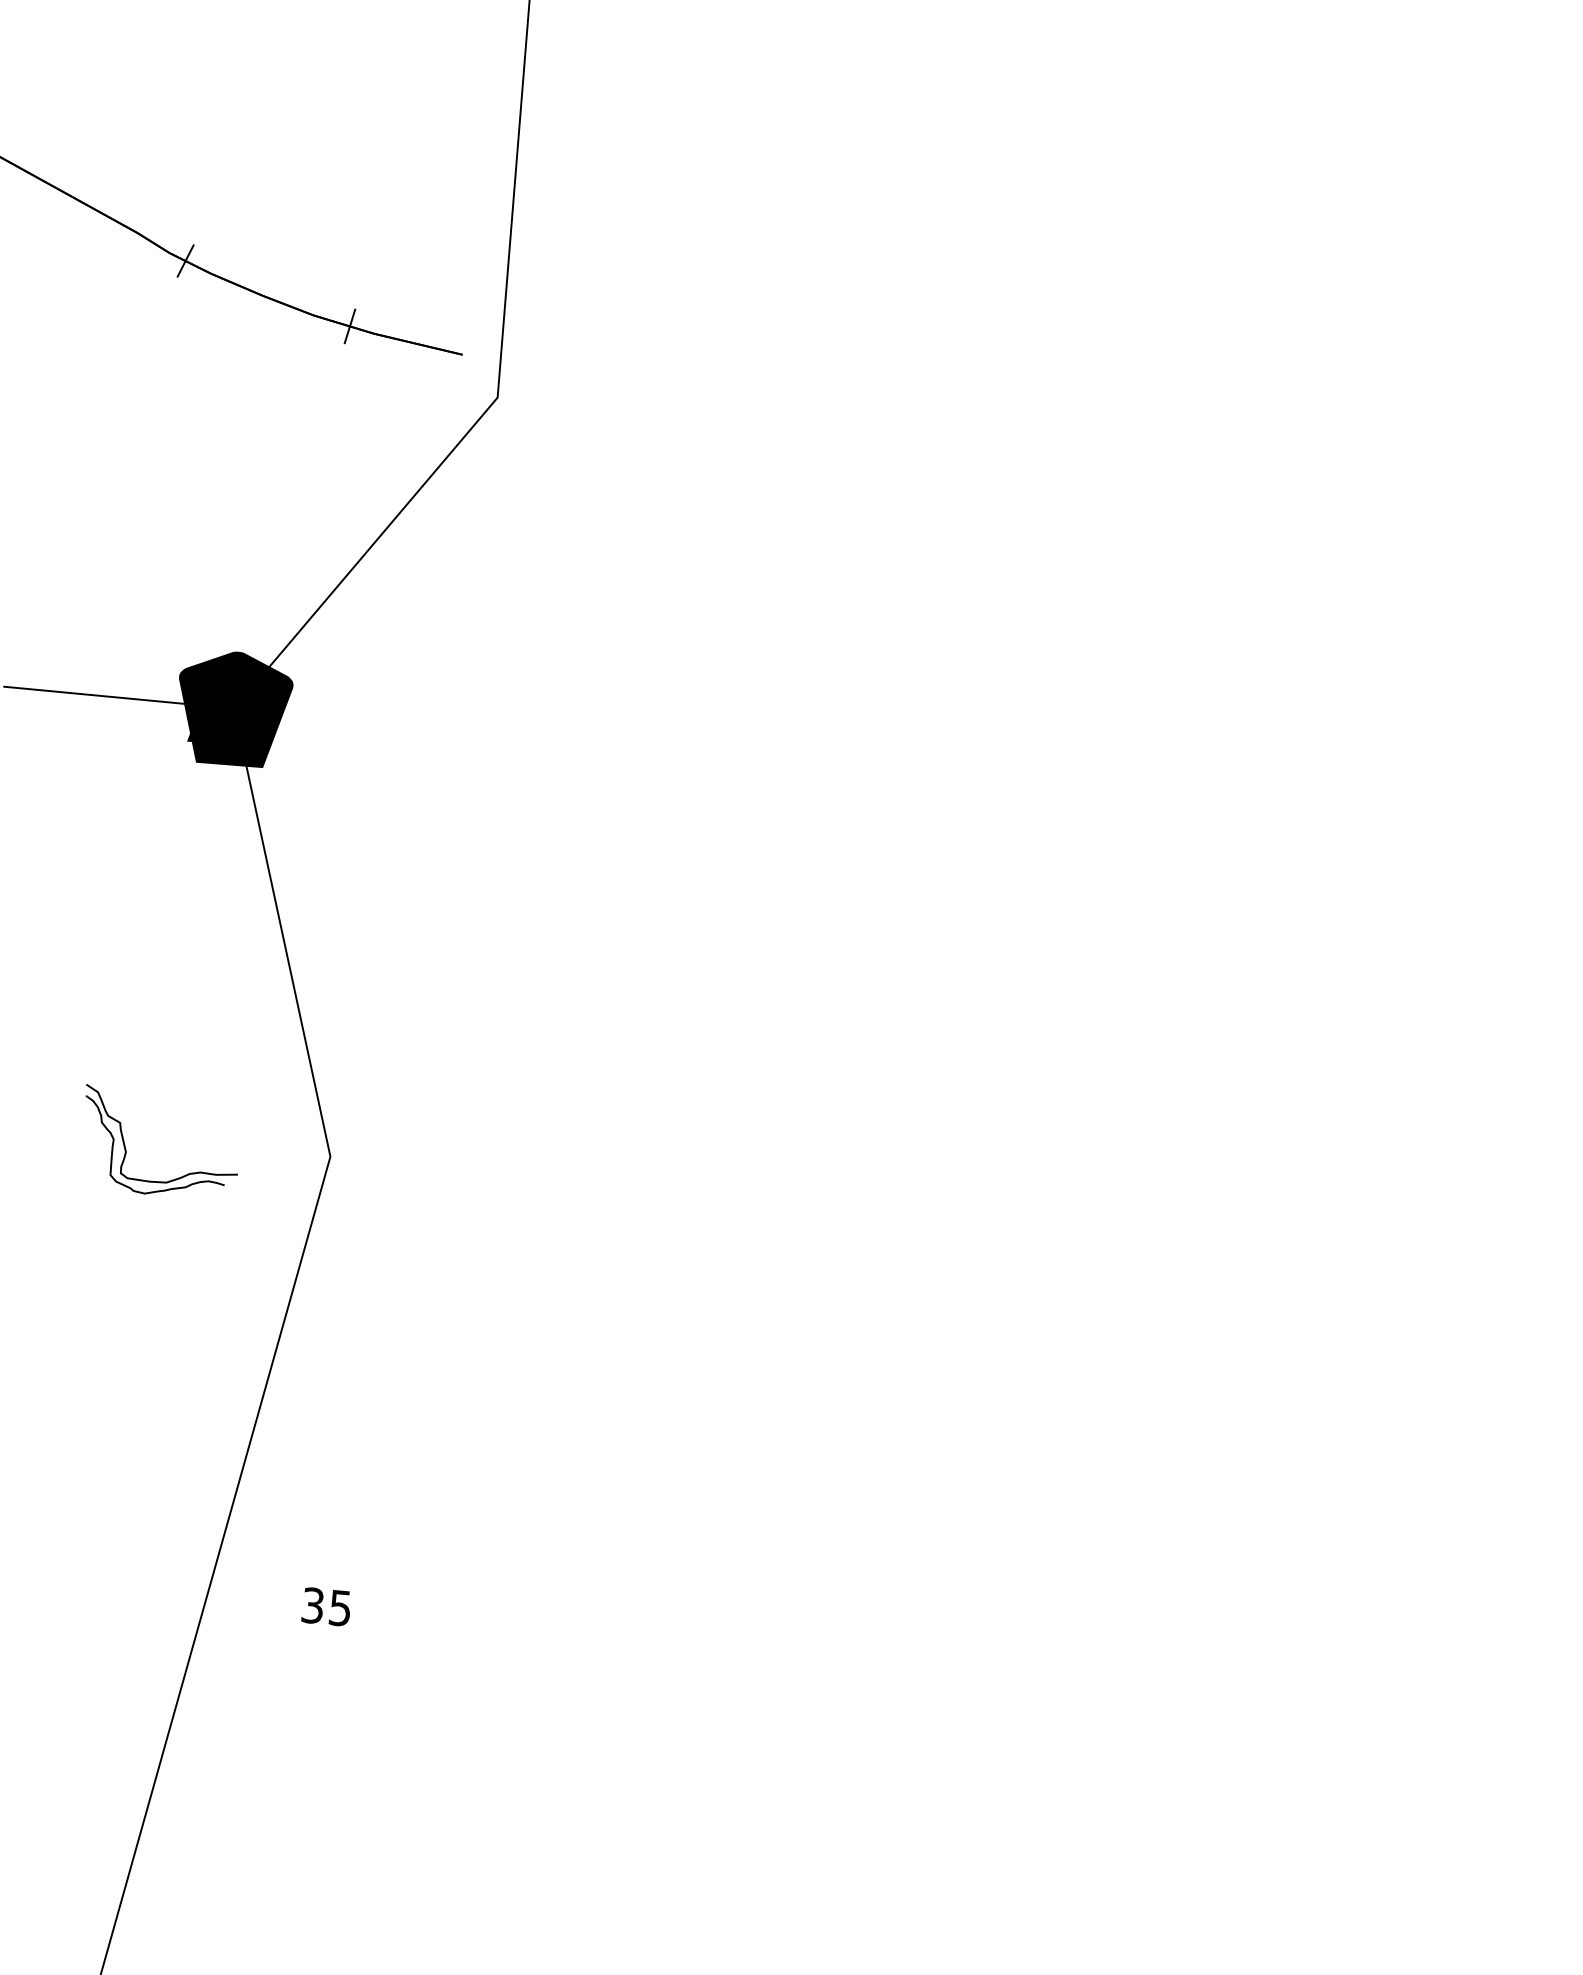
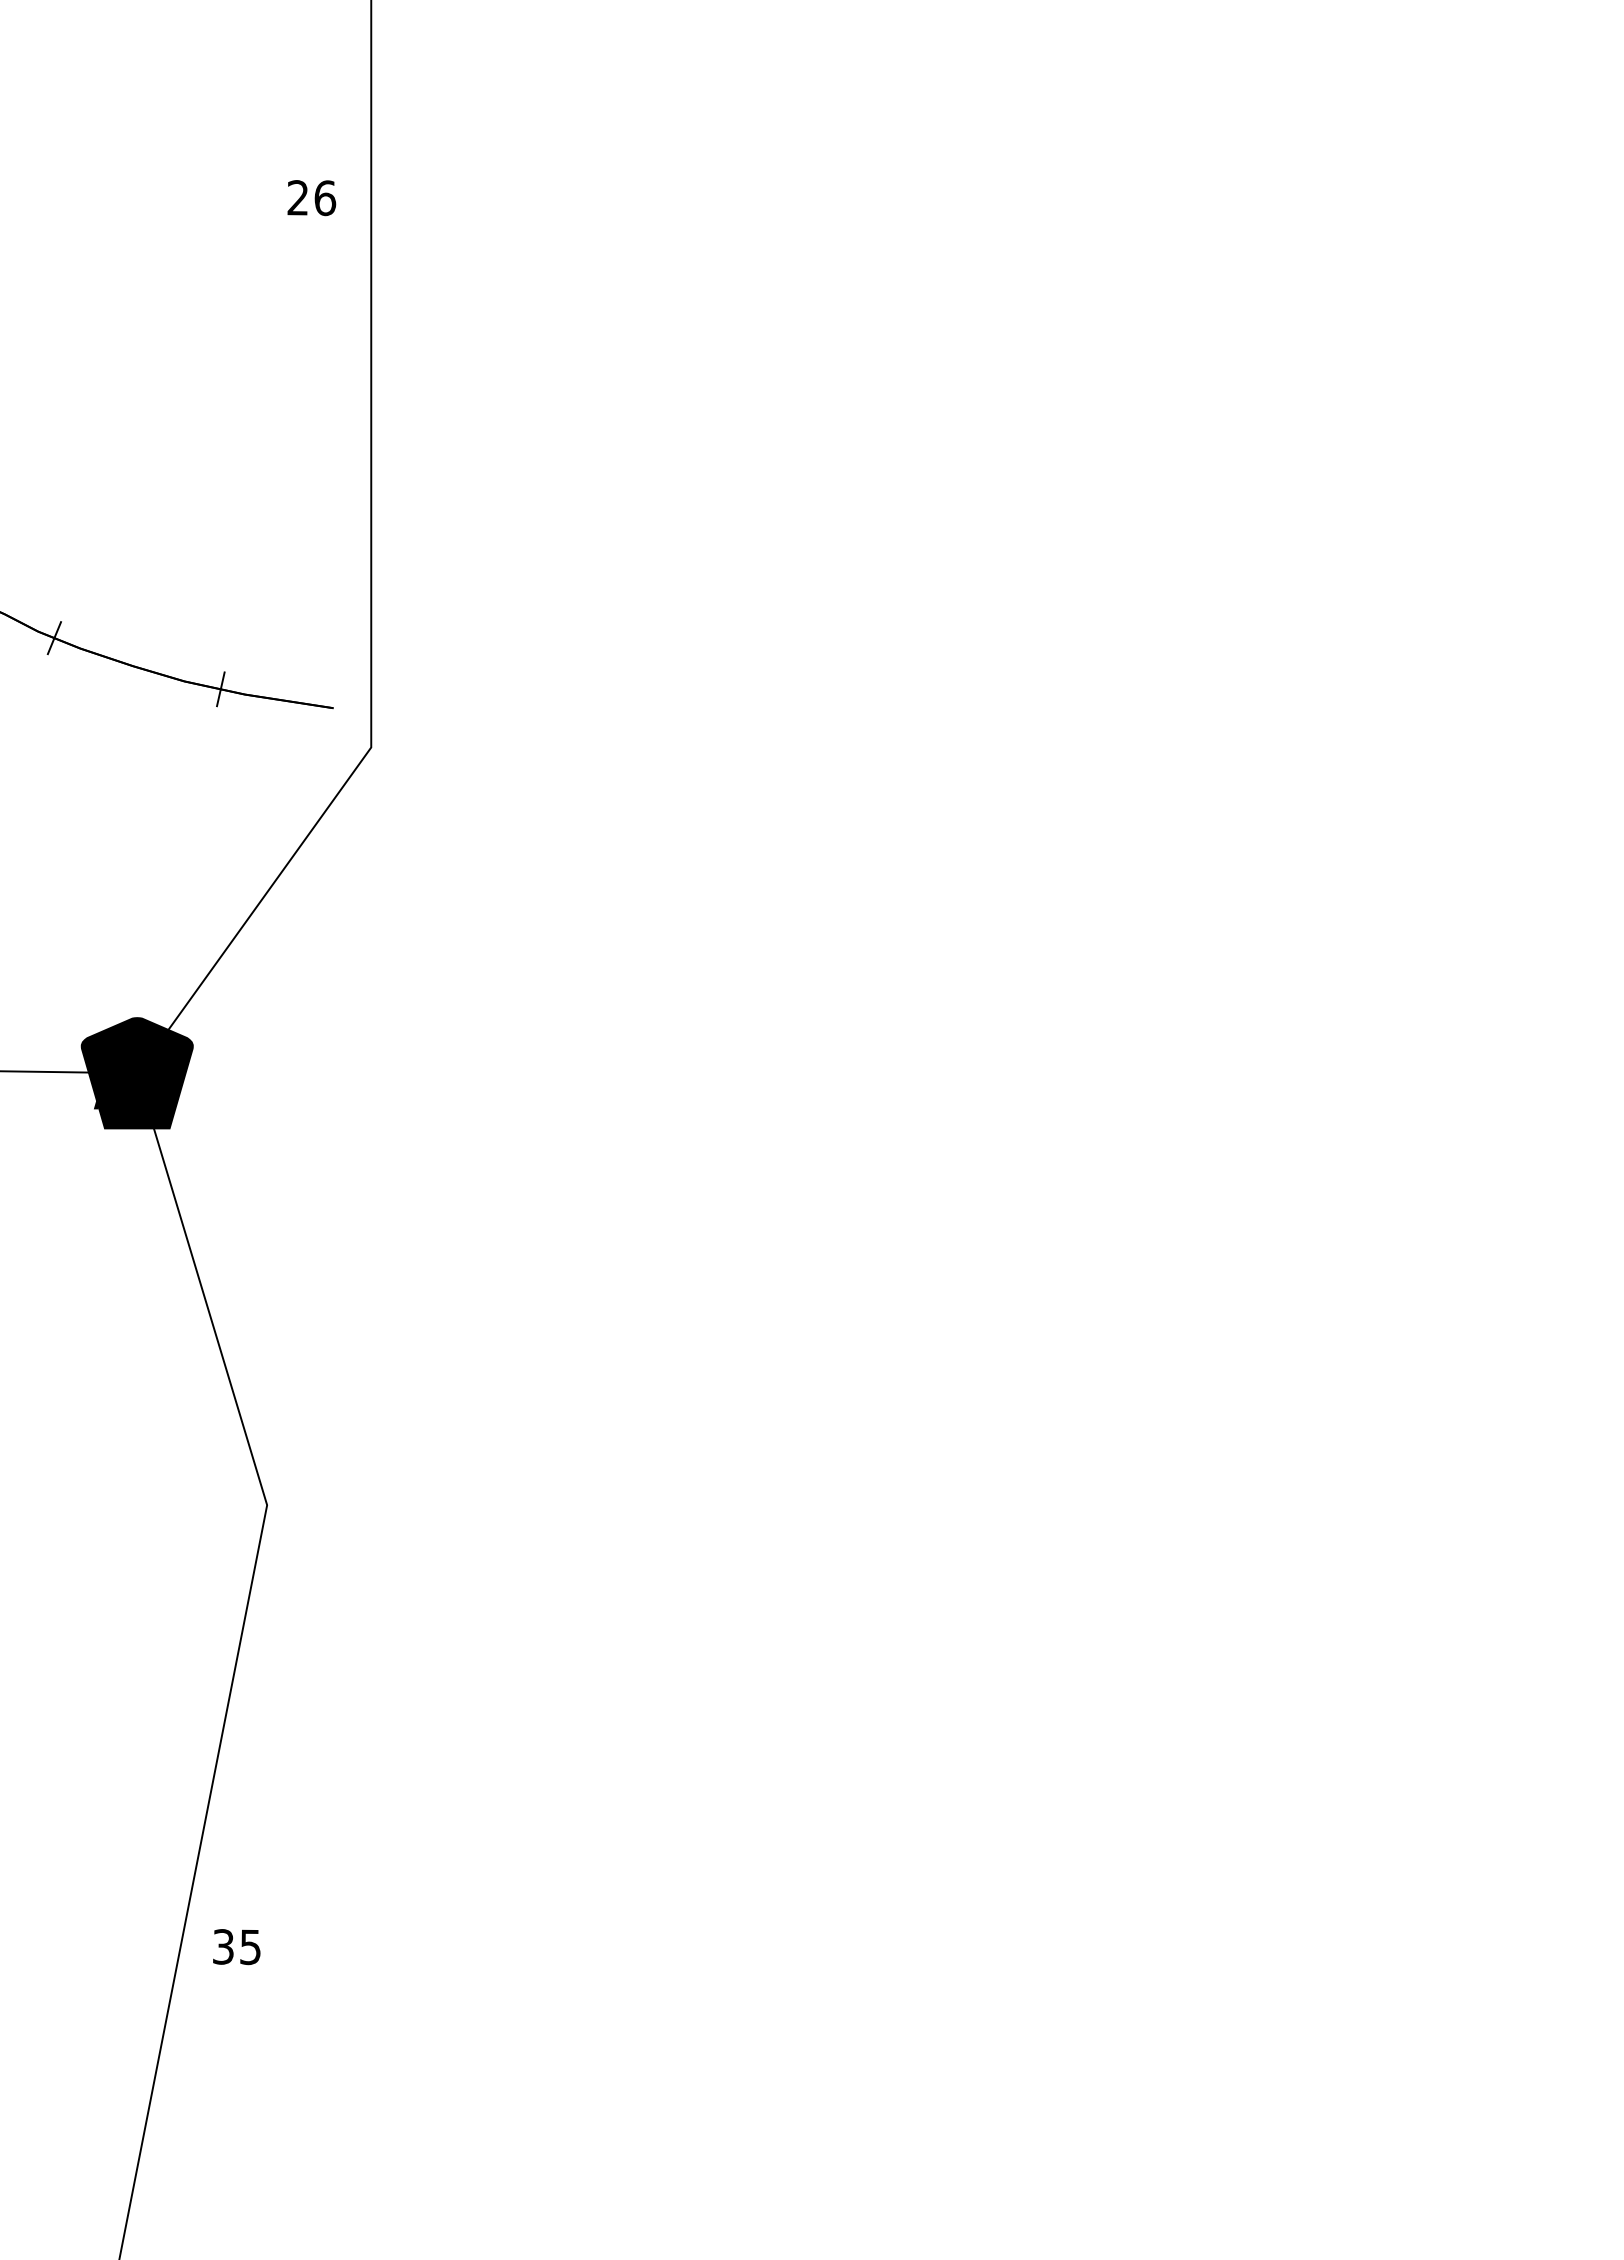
part: (127, 1151) -> (67, 1516), removed
text: (326, 1607) -> (236, 1947), moved

